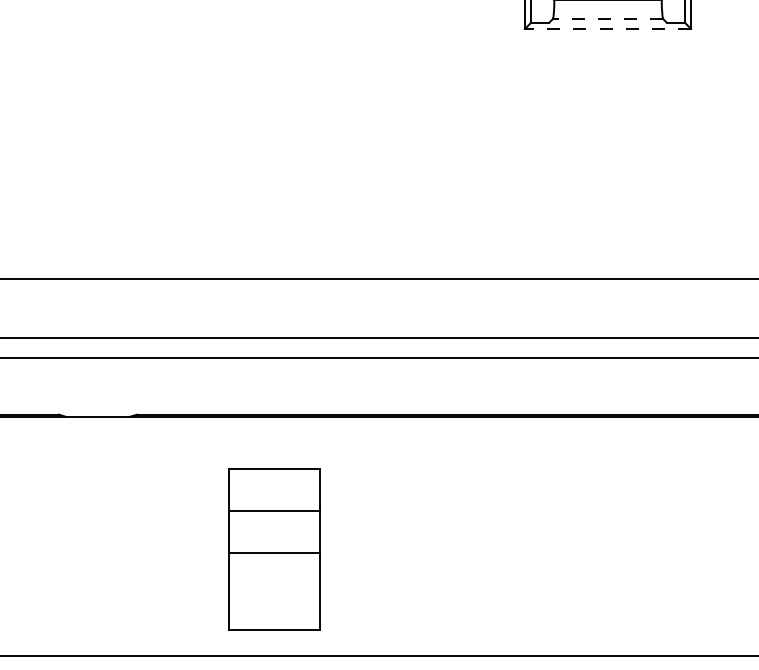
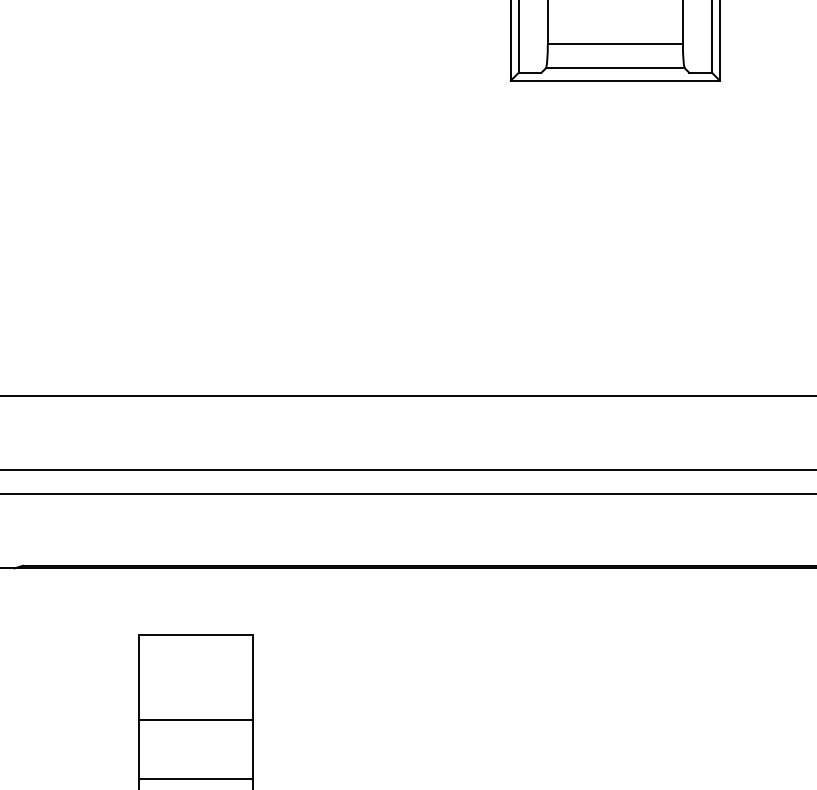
line: (607, 19) -> (614, 68), dashed -> solid
line: (607, 28) -> (614, 80), dashed -> solid
line: (274, 511) -> (195, 720), moved
line: (274, 552) -> (195, 778), moved

